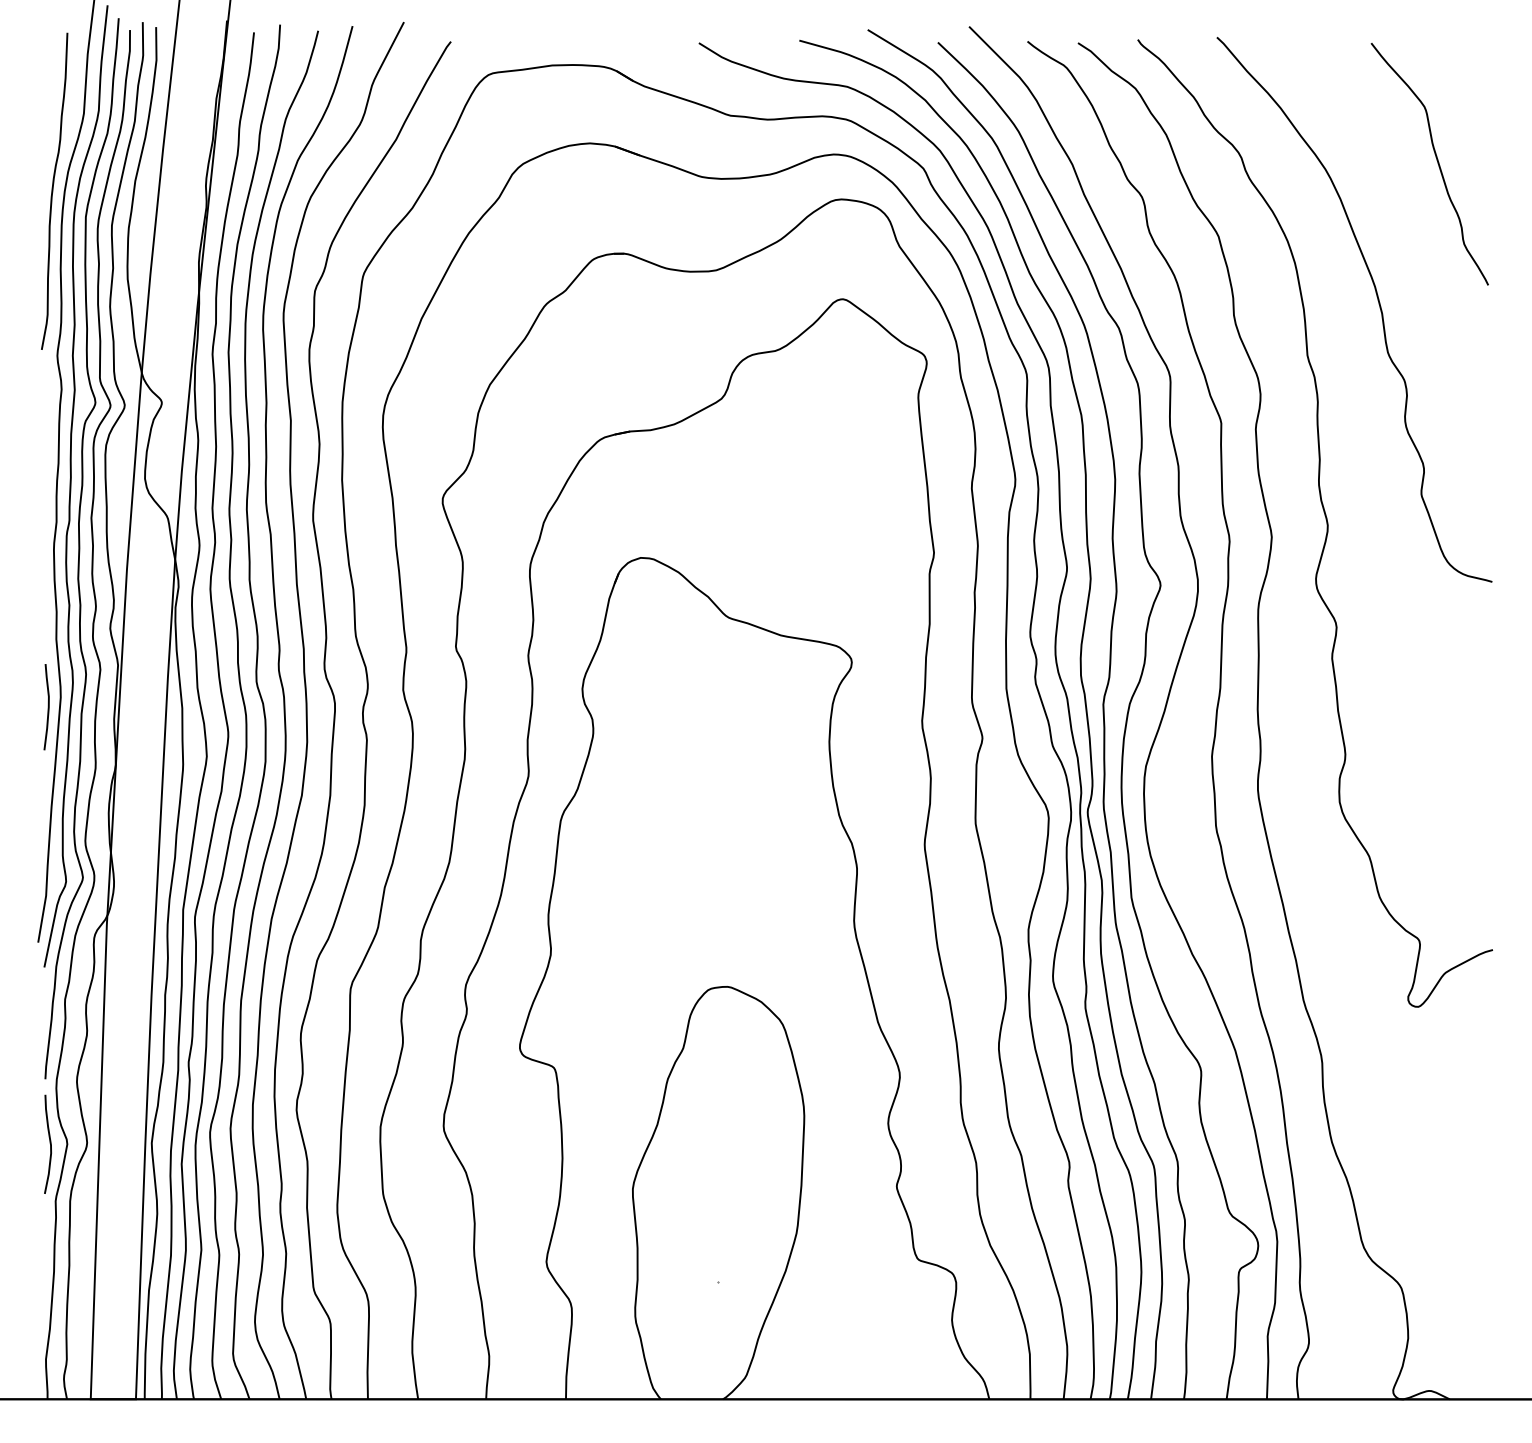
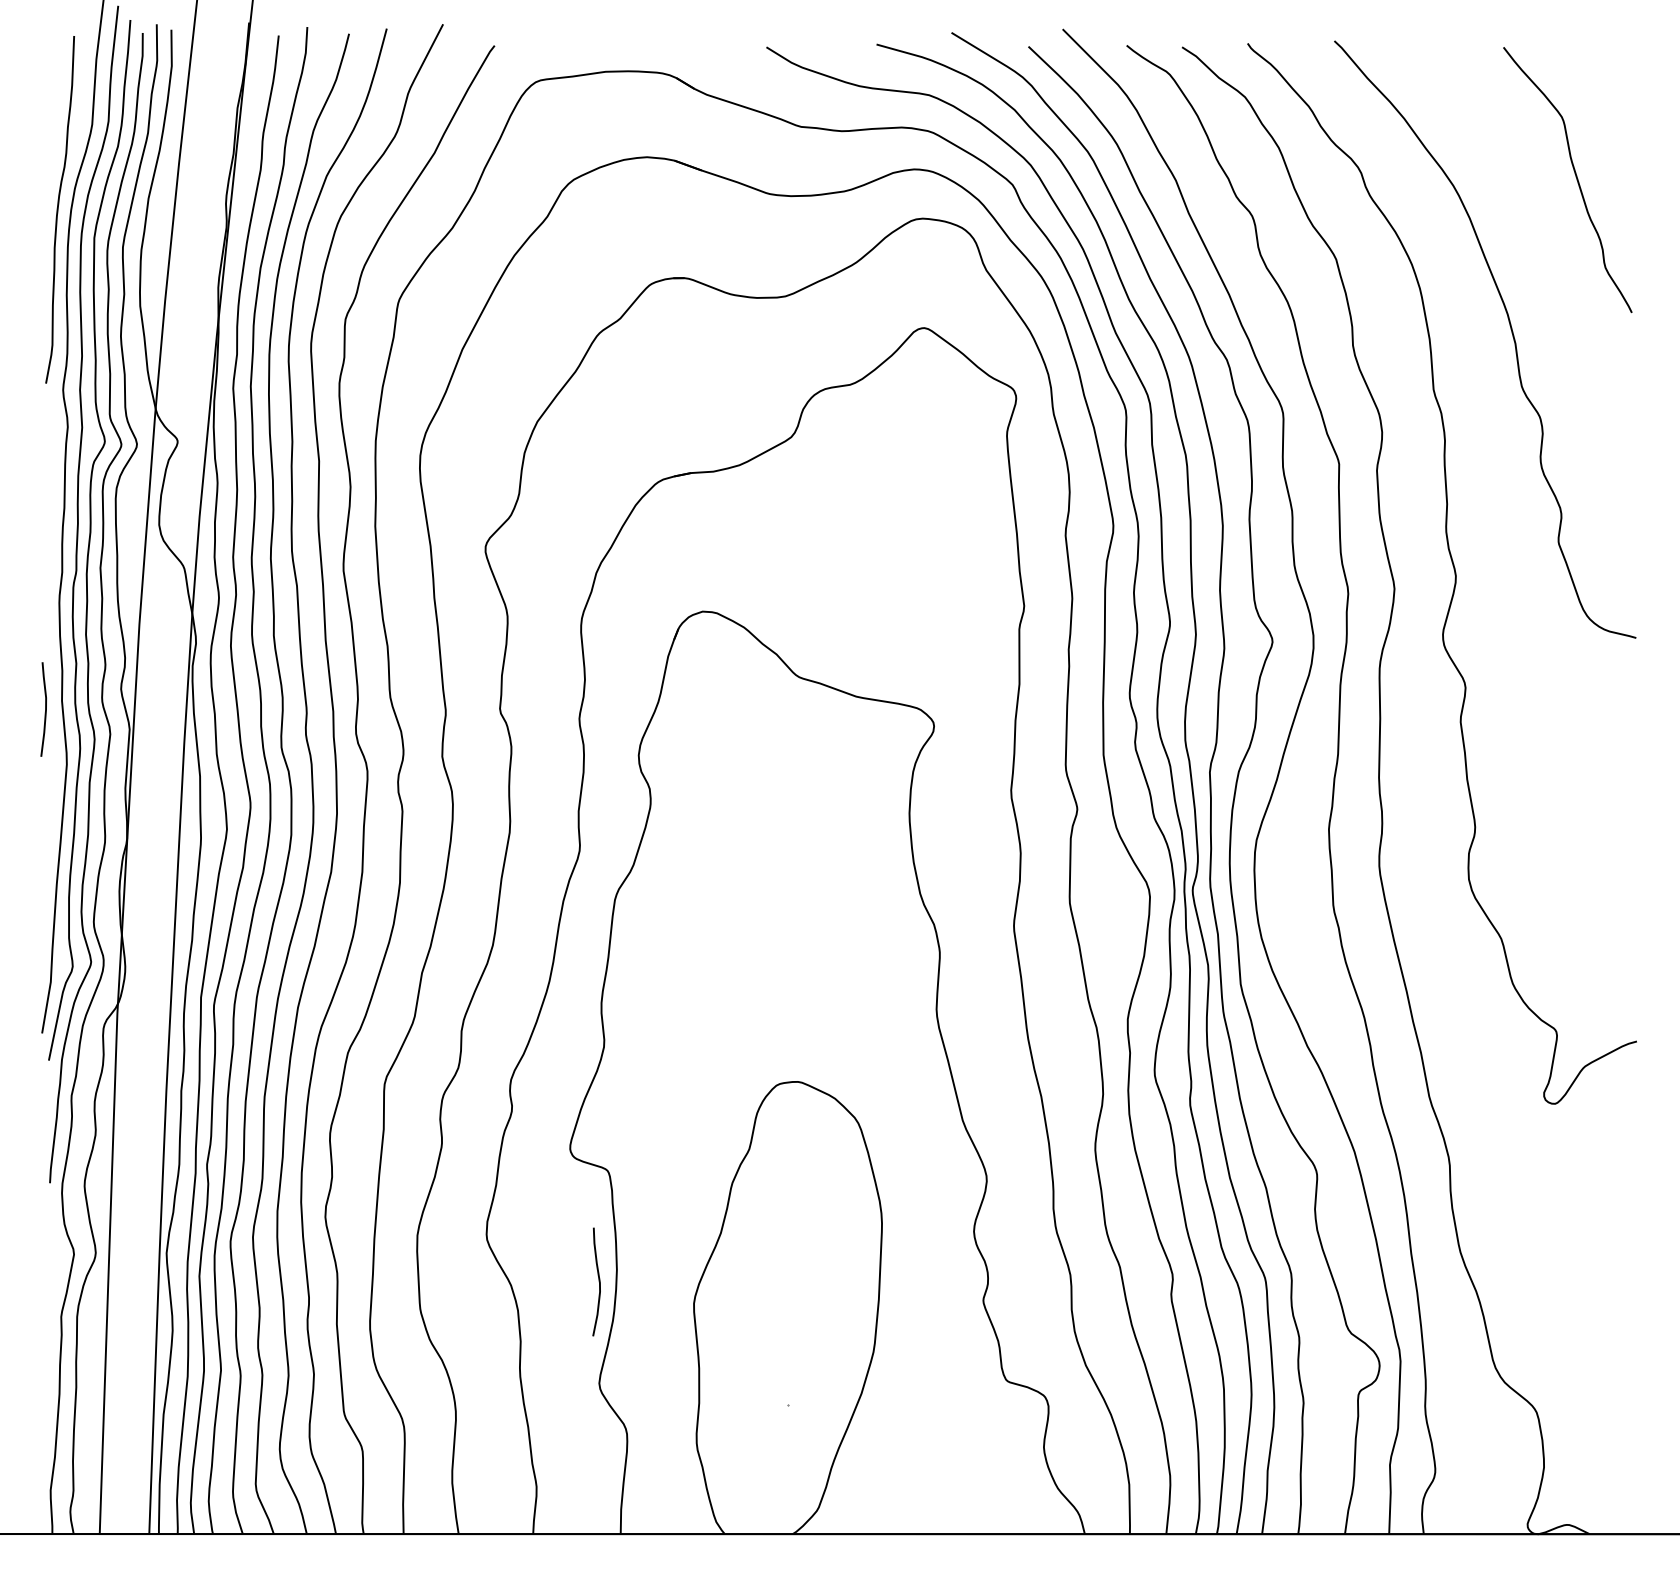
curve: (47, 707) -> (44, 709), moved
curve: (49, 1143) -> (598, 1281), moved

